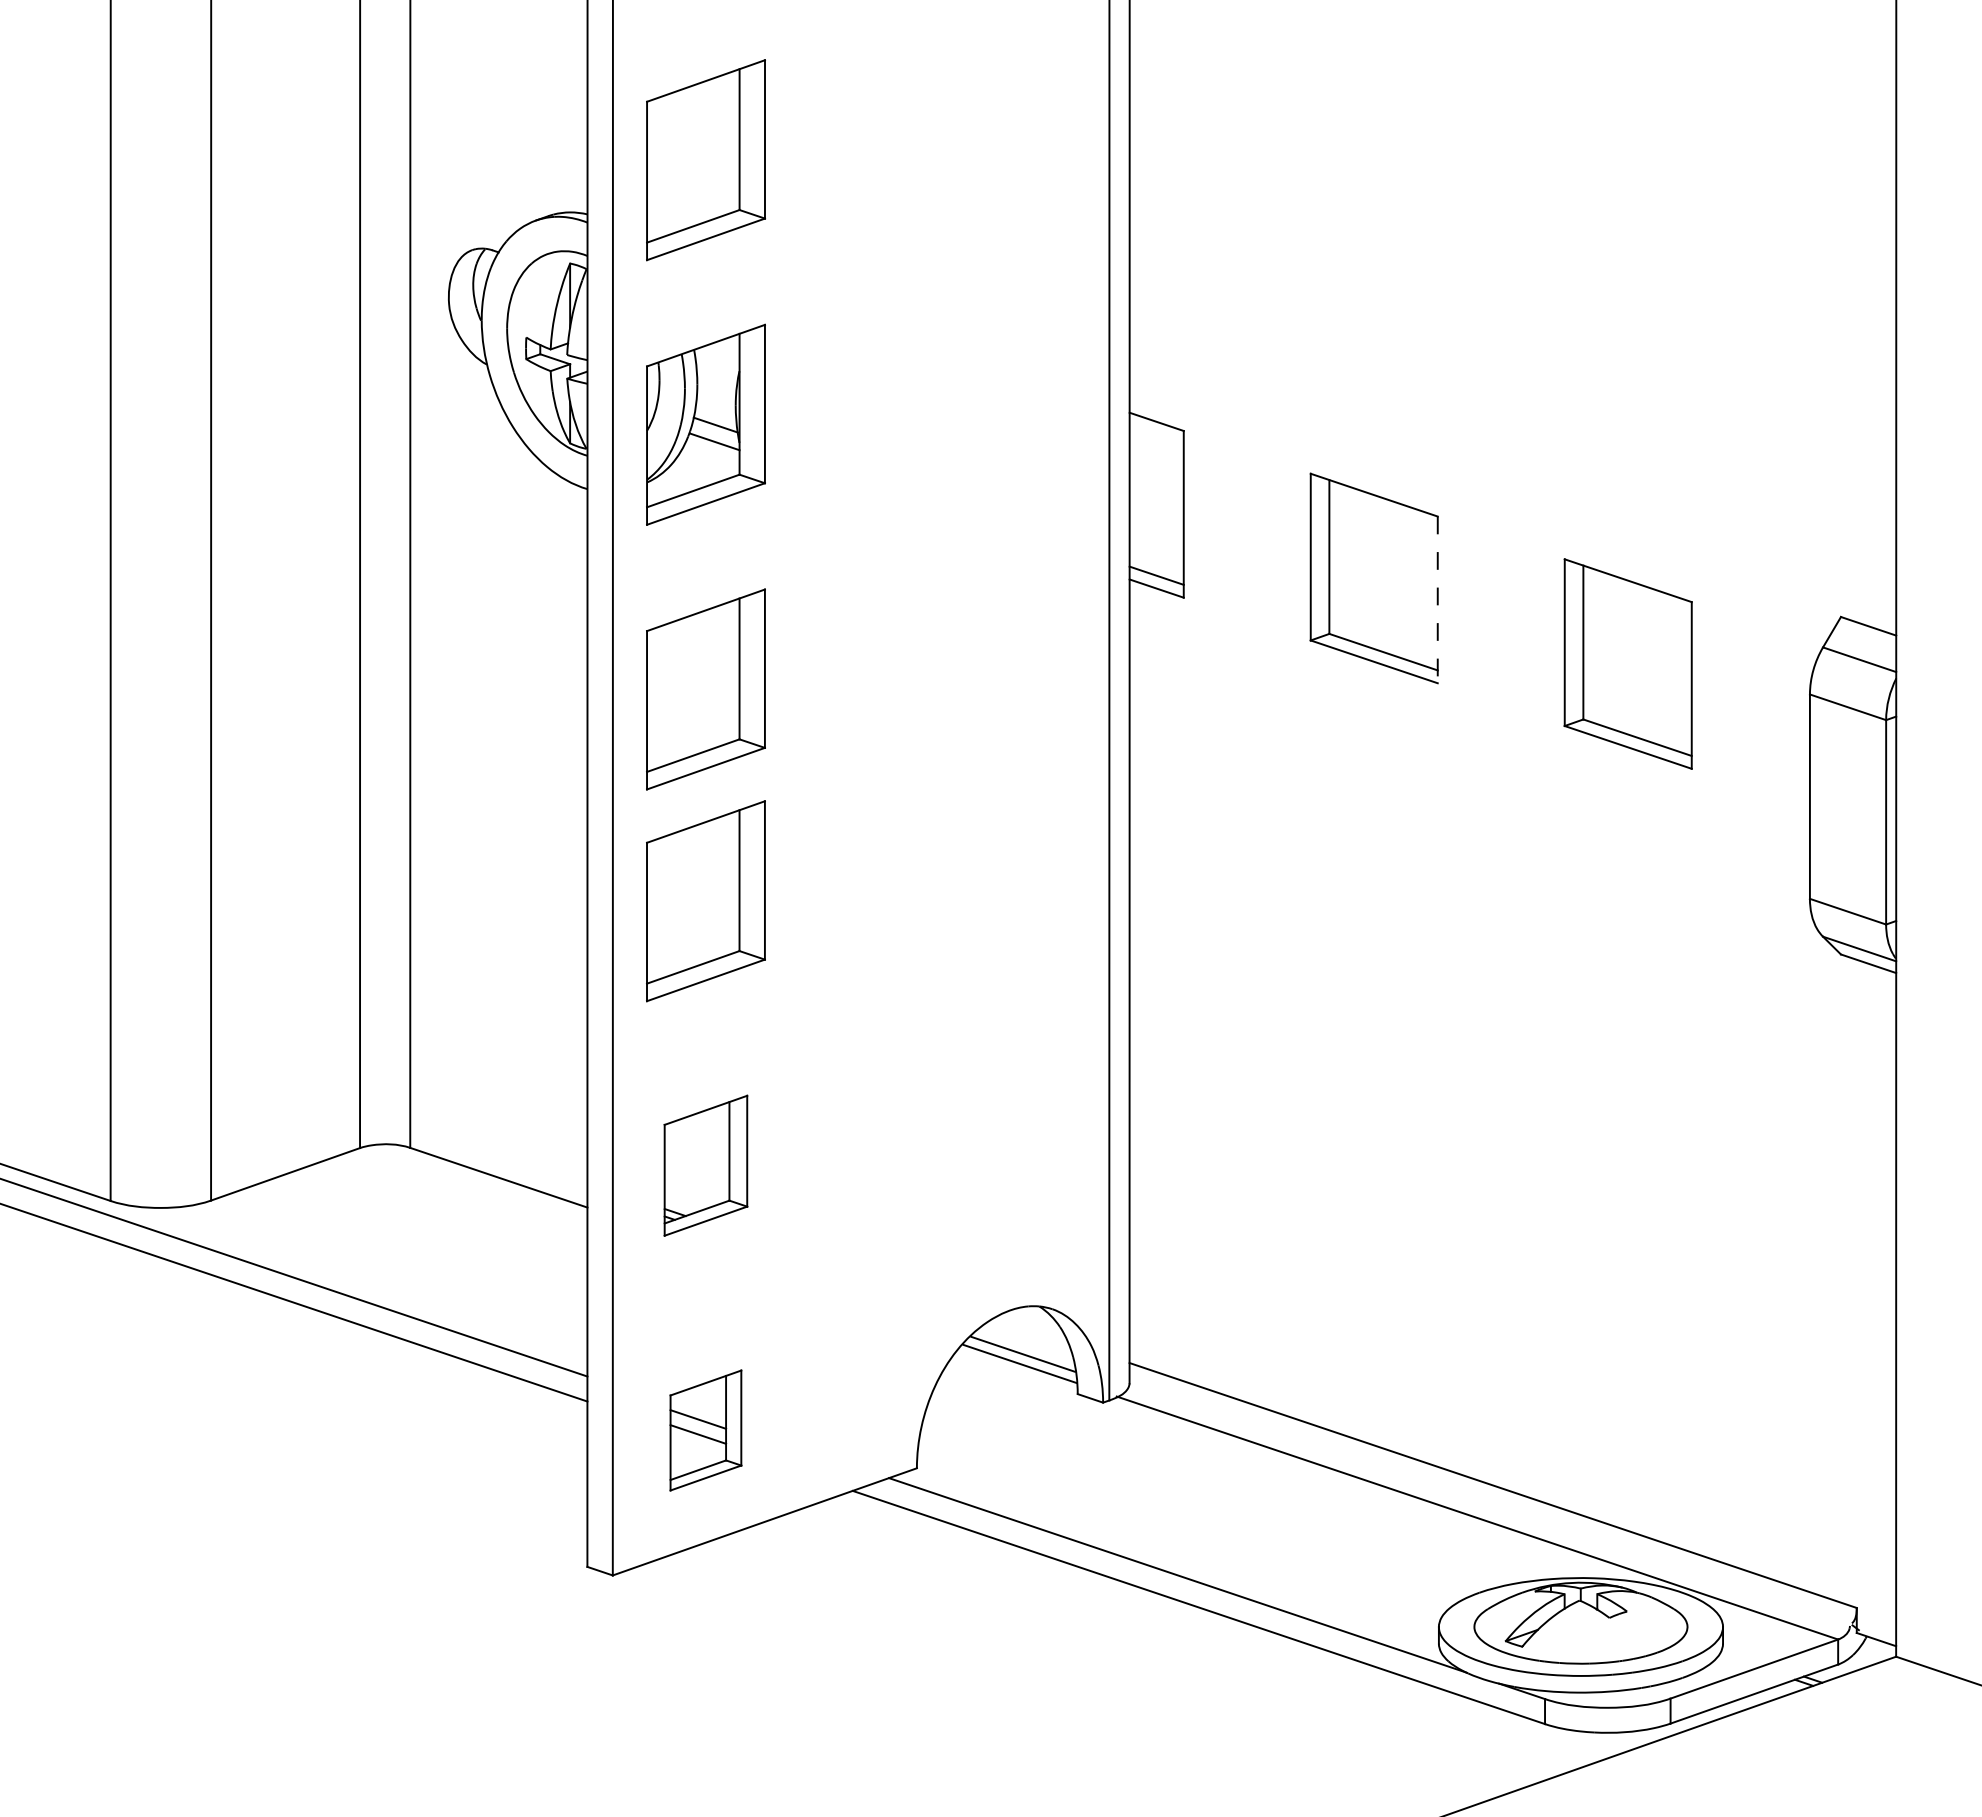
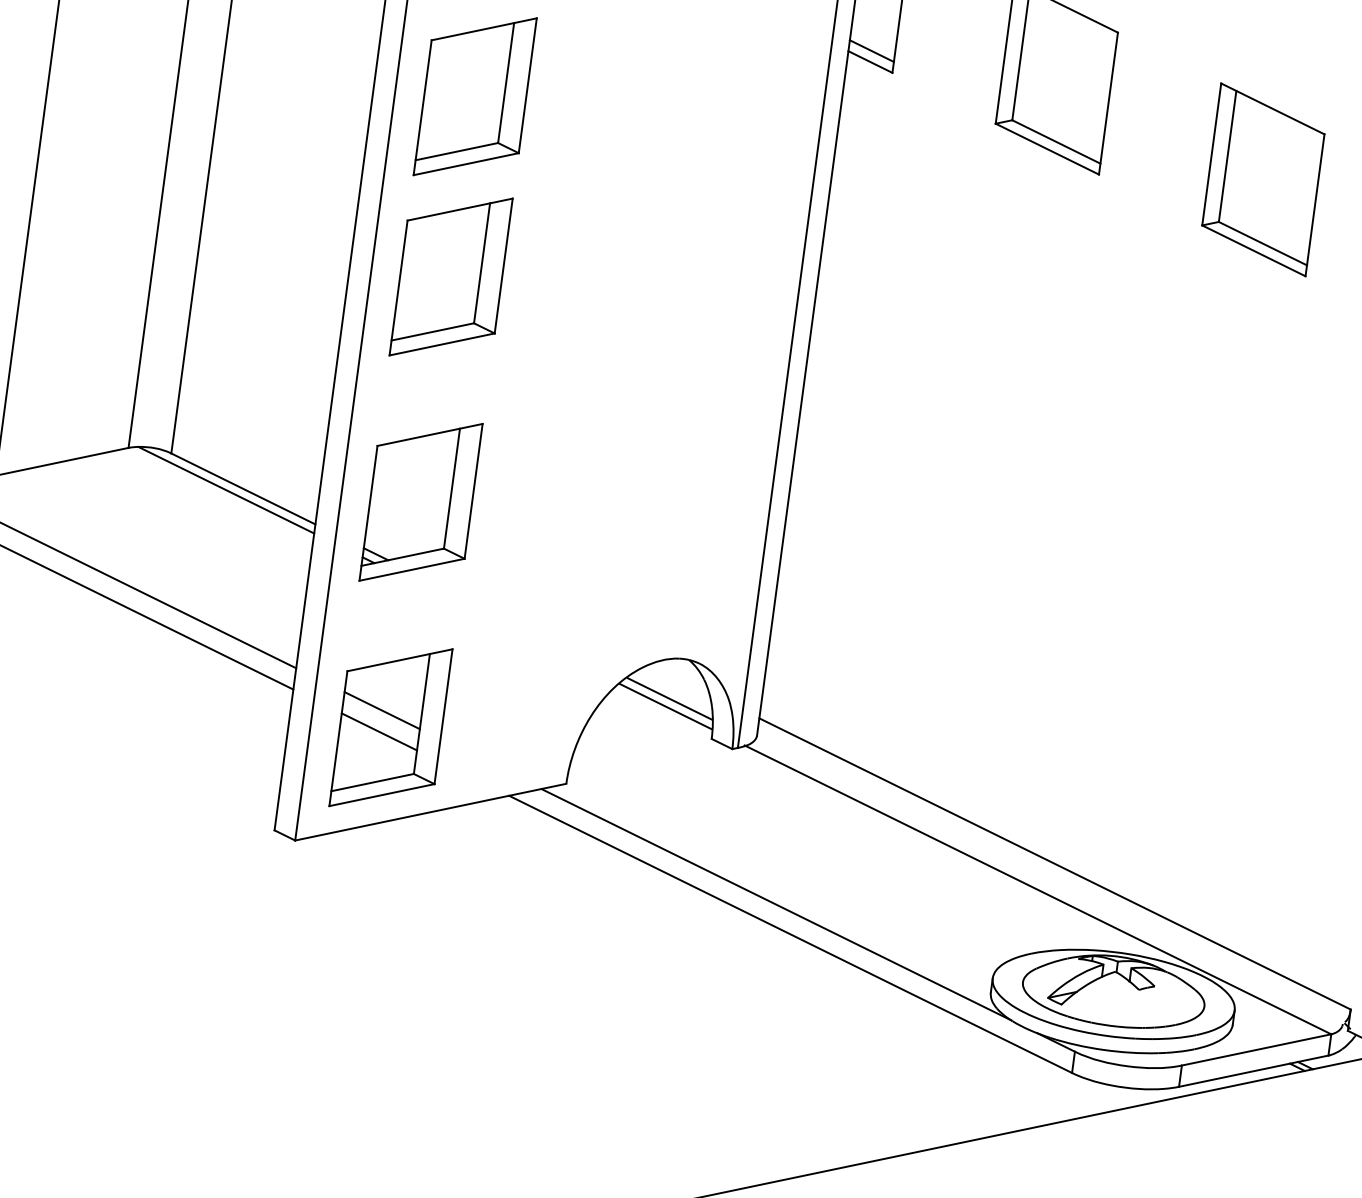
line: (1437, 600) -> (1108, 104), dashed -> solid
part: (705, 1165) -> (420, 501), size x1.43
line: (479, 1181) -> (226, 489), added
part: (705, 1430) -> (390, 727), size x1.67

